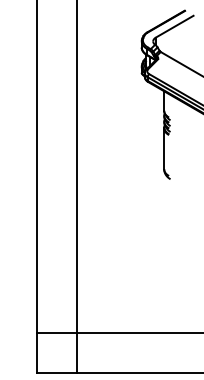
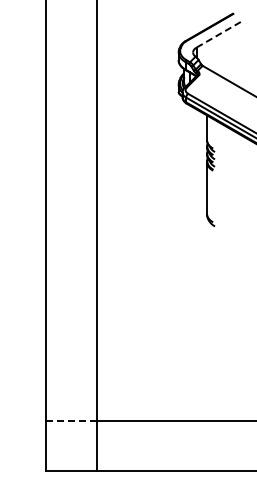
line: (174, 26) -> (220, 33), solid -> dashed
line: (56, 333) -> (70, 420), solid -> dashed

